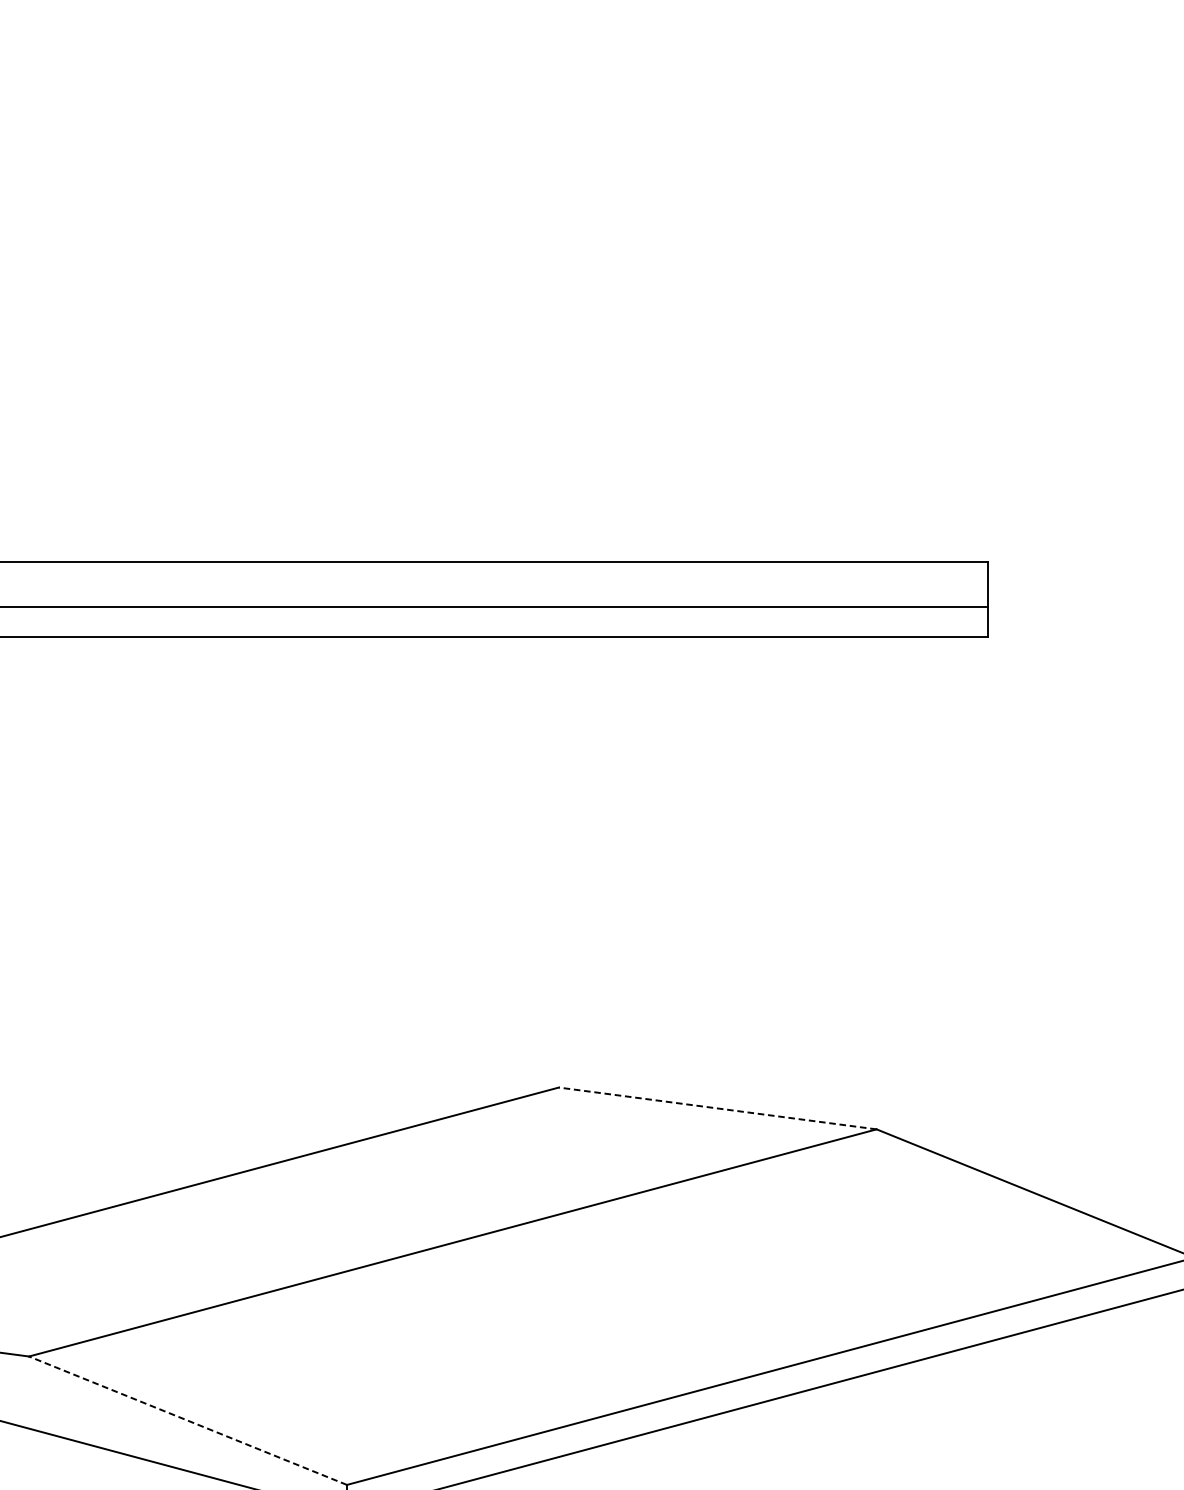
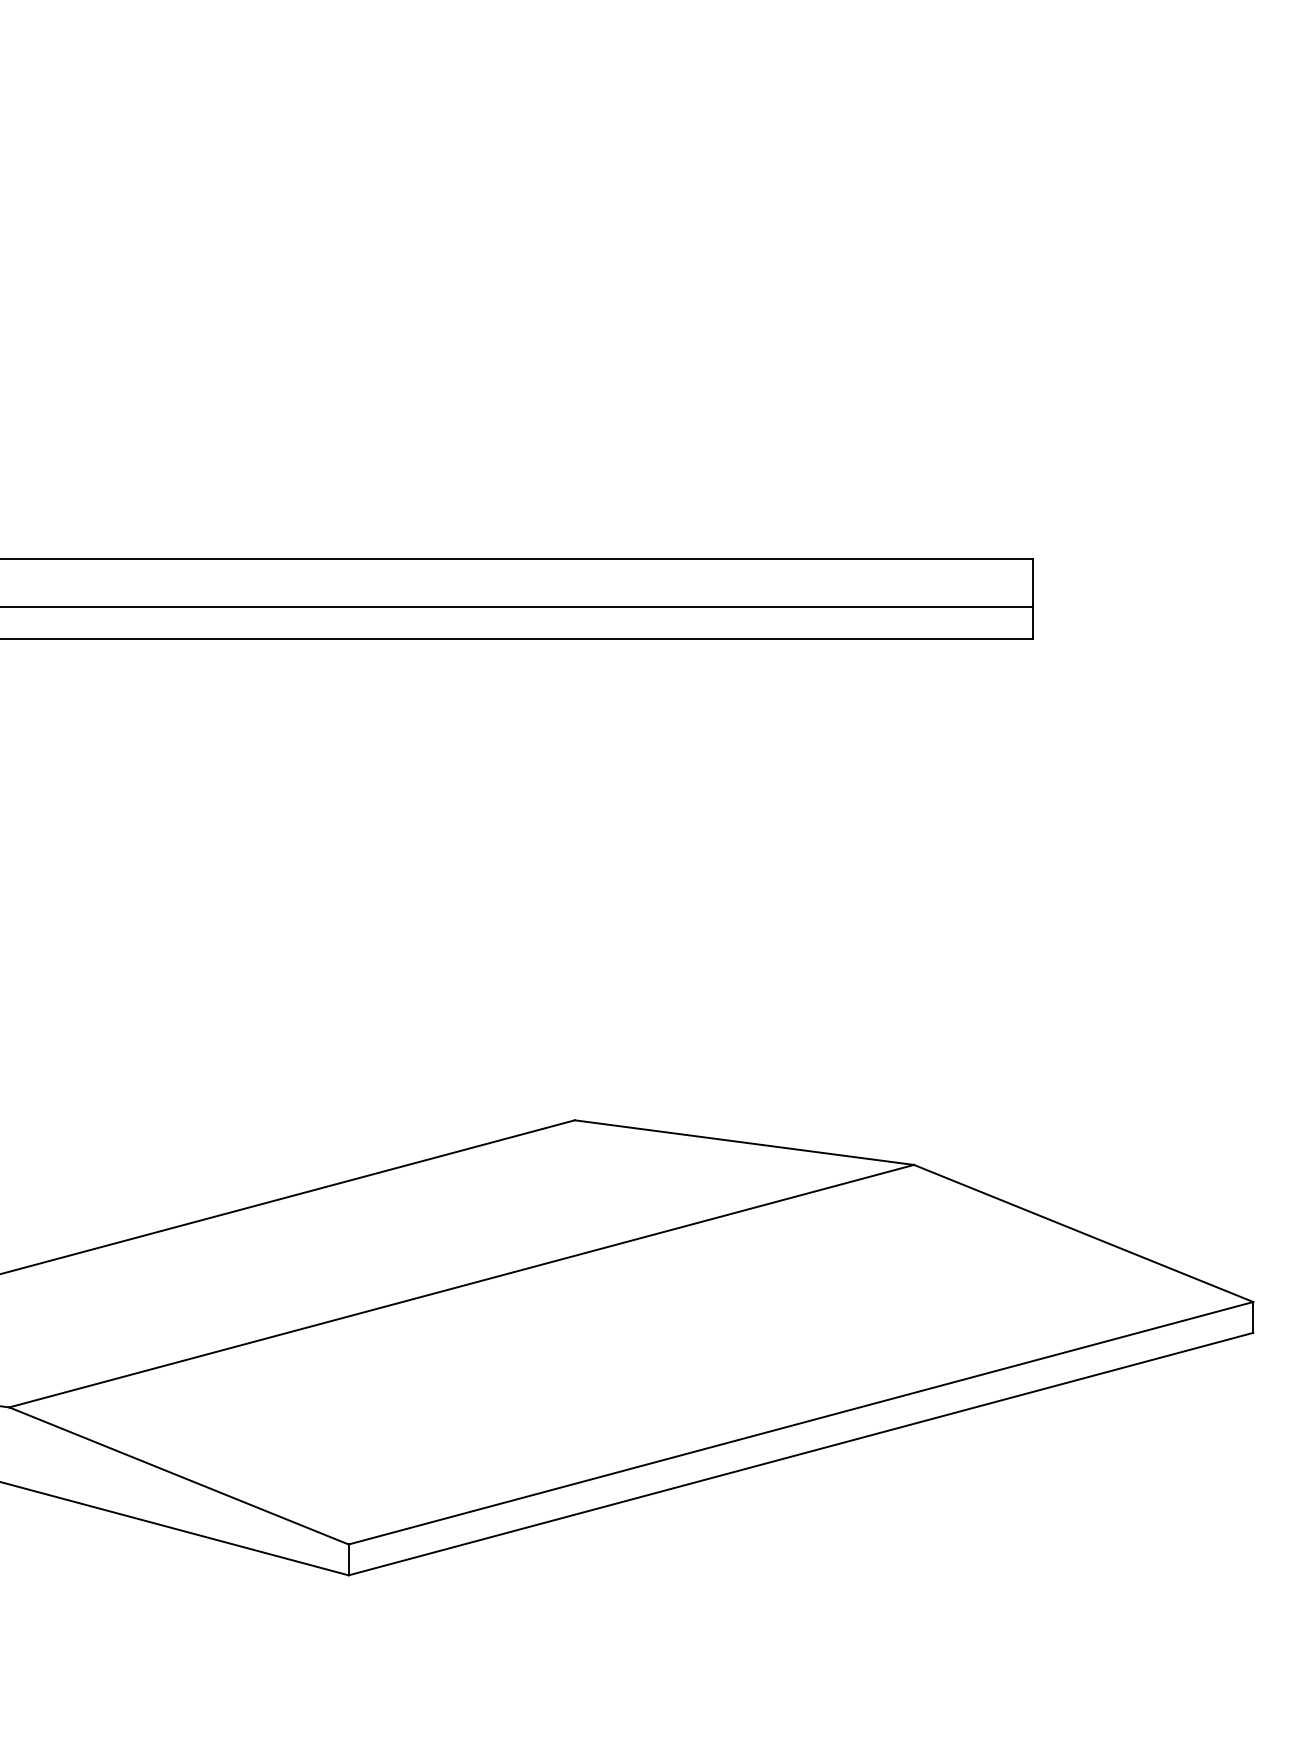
line: (716, 1108) -> (743, 1142), dashed -> solid
line: (187, 1420) -> (178, 1475), dashed -> solid

